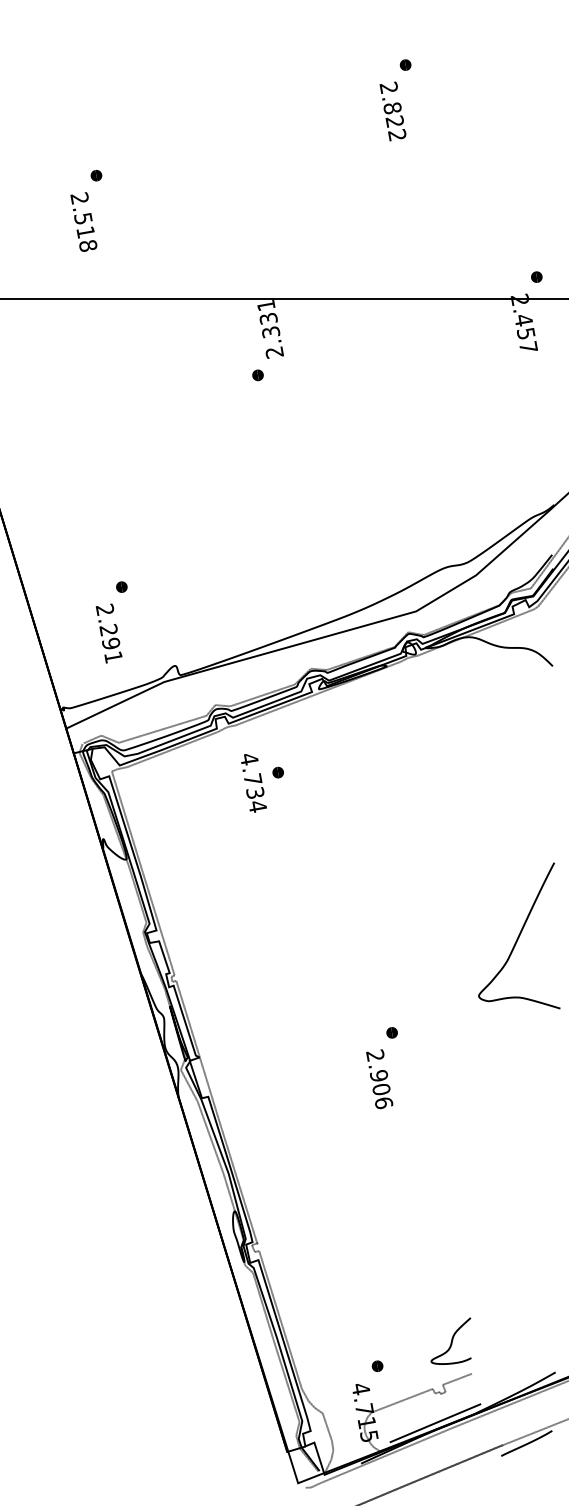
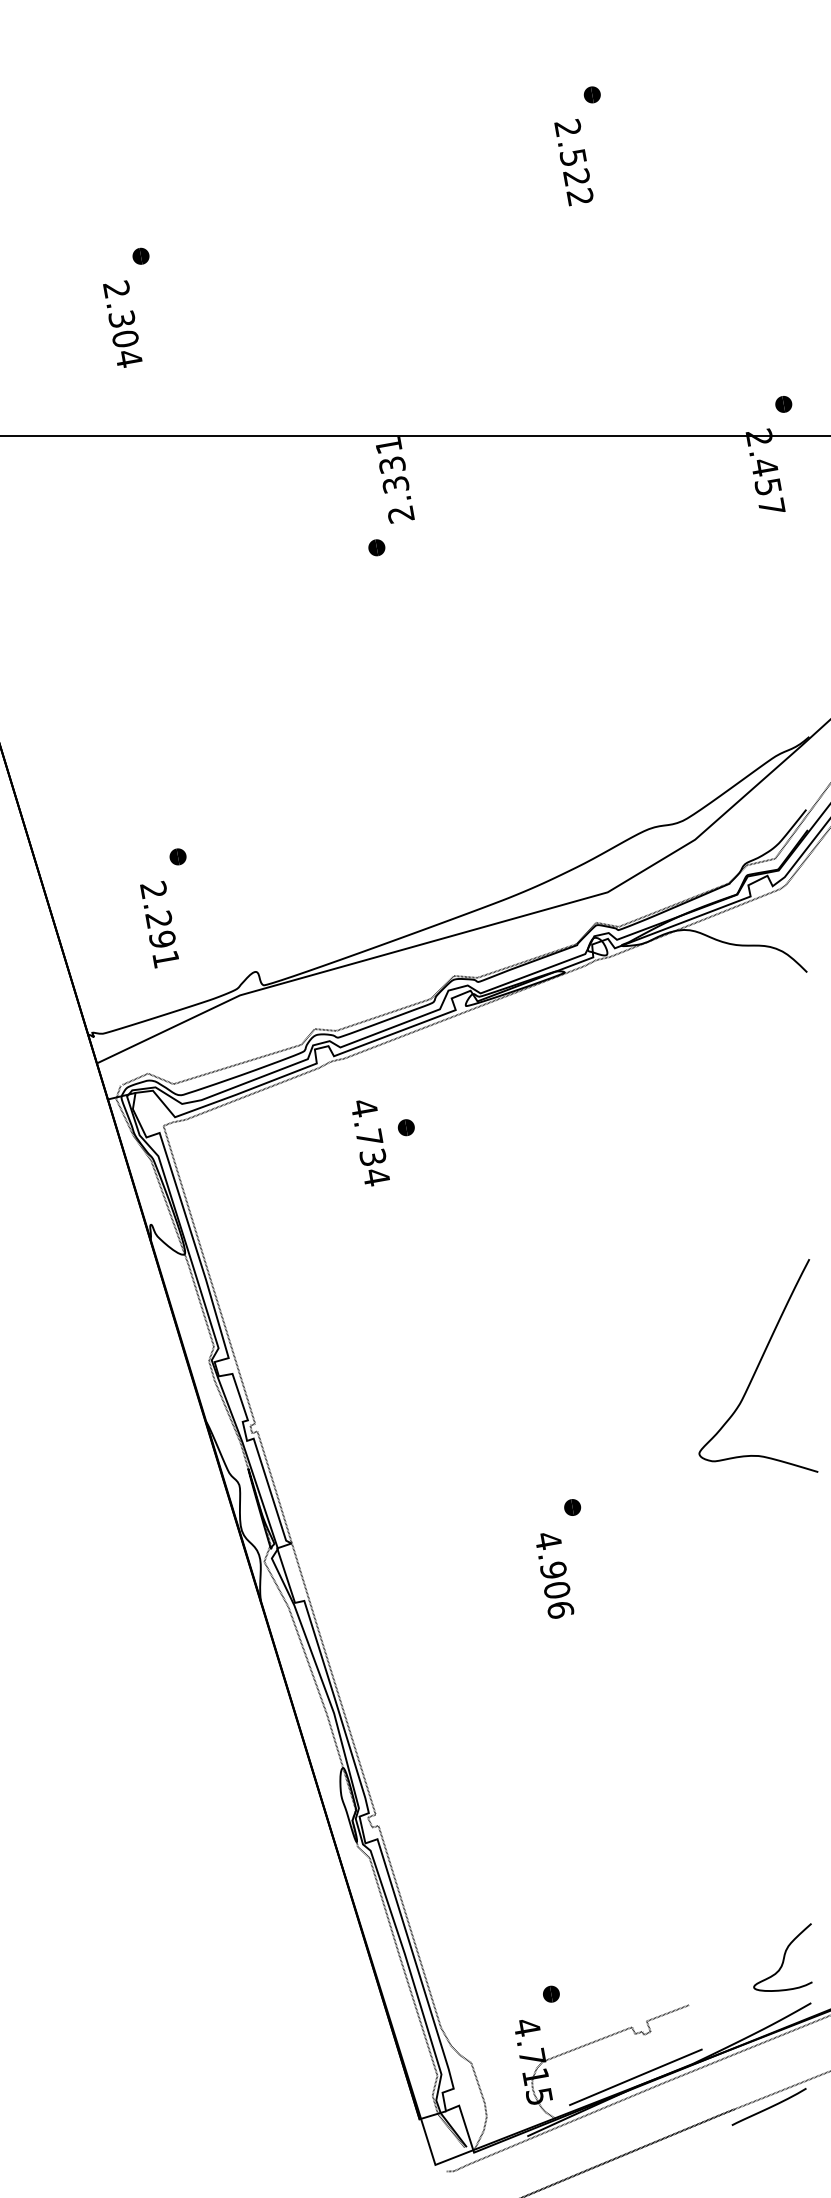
text: (392, 108) -> (573, 158), 2.822 -> 2.522
text: (86, 232) -> (126, 339), 2.518 -> 2.304
text: (375, 1055) -> (548, 1540), 2.906 -> 4.906
curve: (451, 1340) -> (783, 1956), moved

